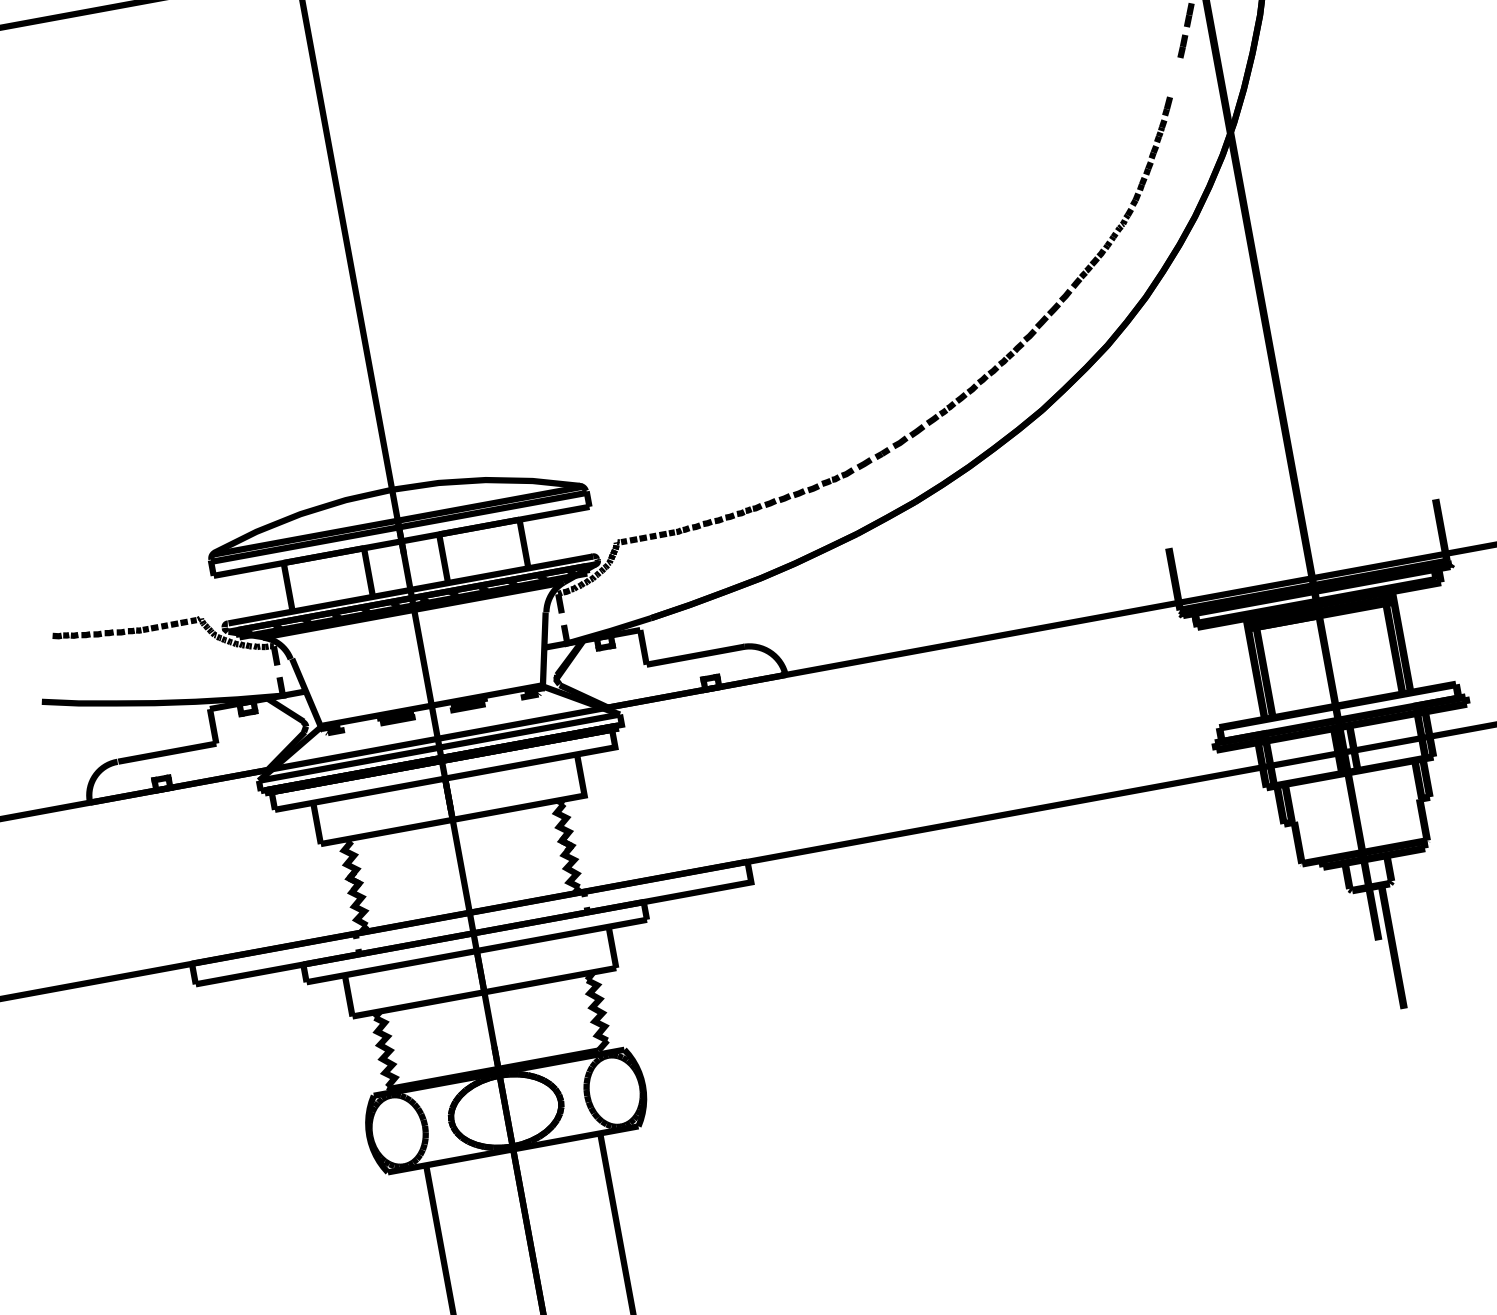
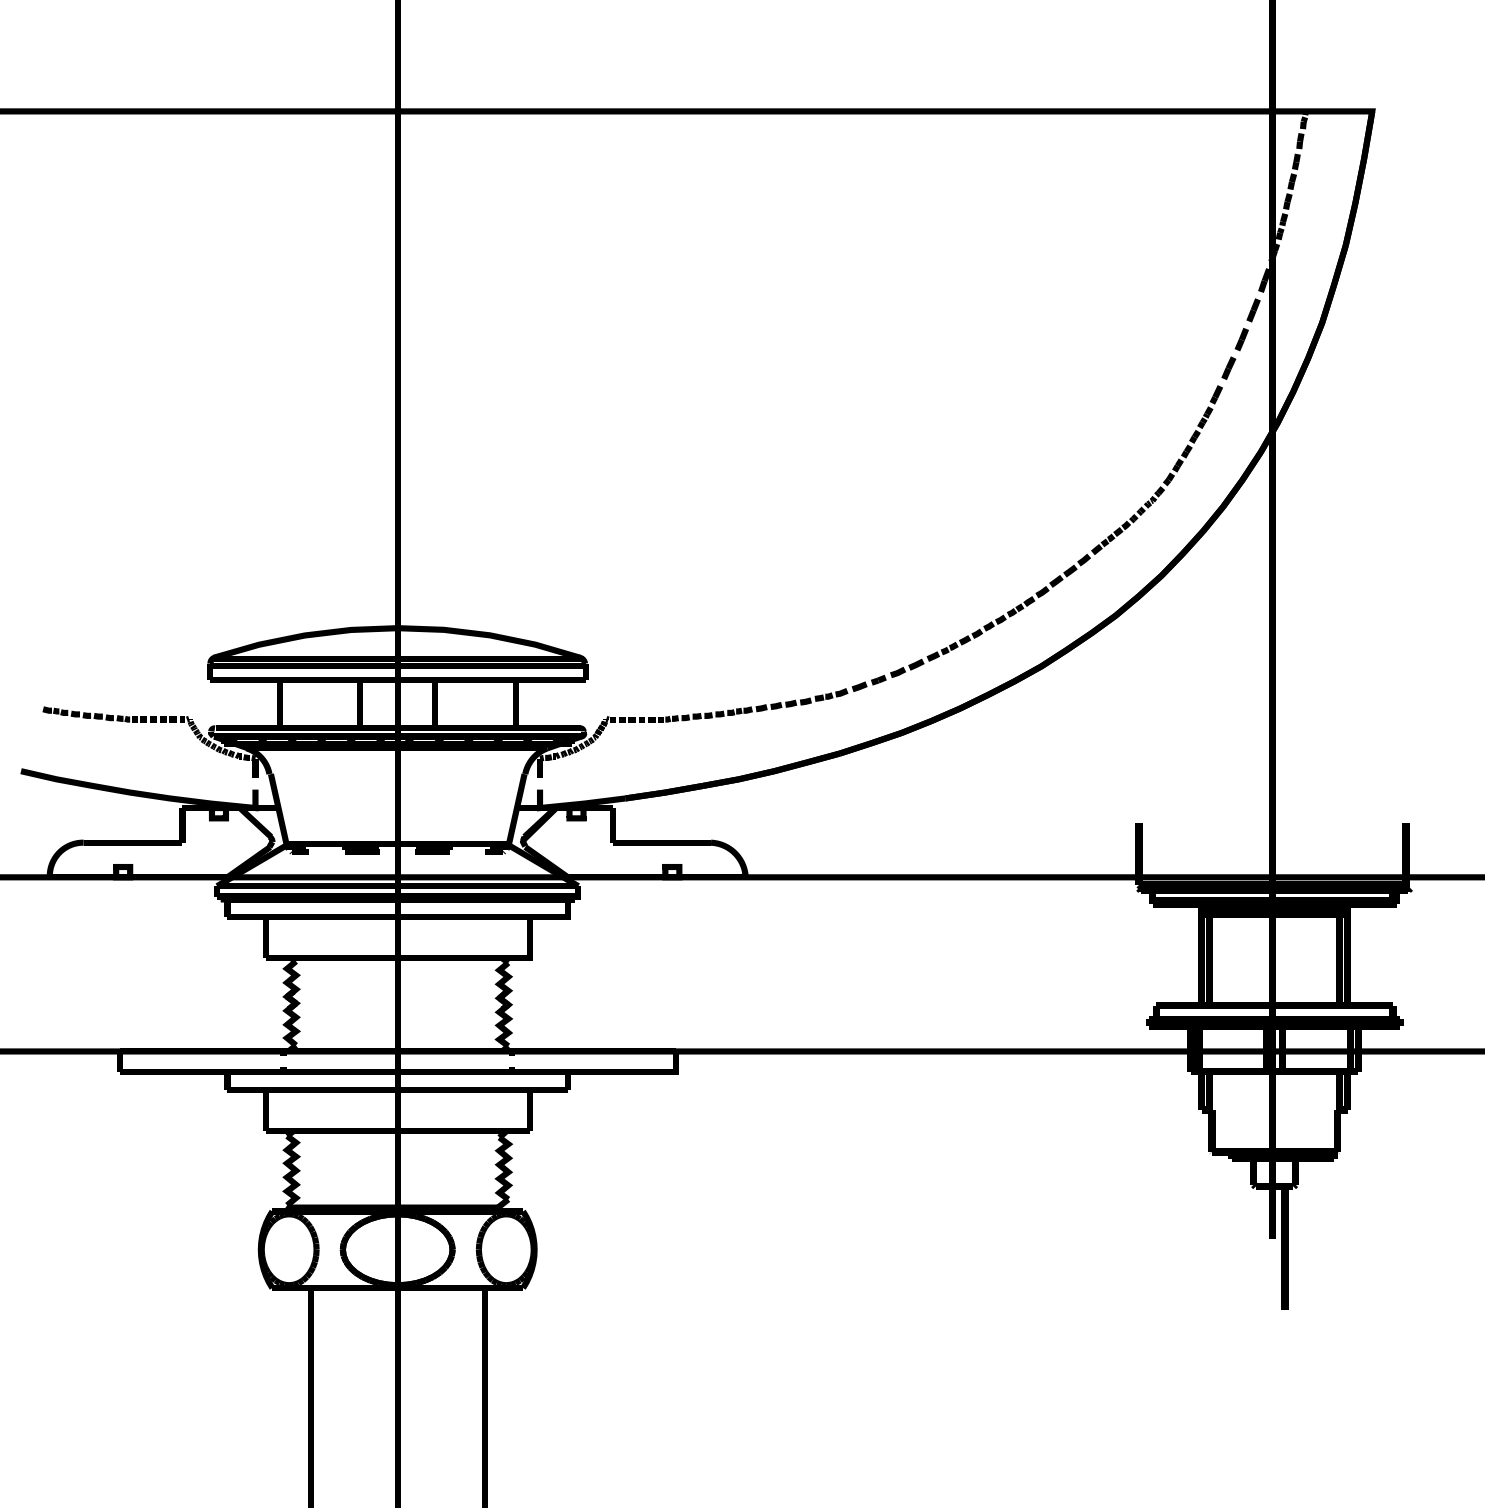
part: (1174, 76) -> (1228, 367), added

